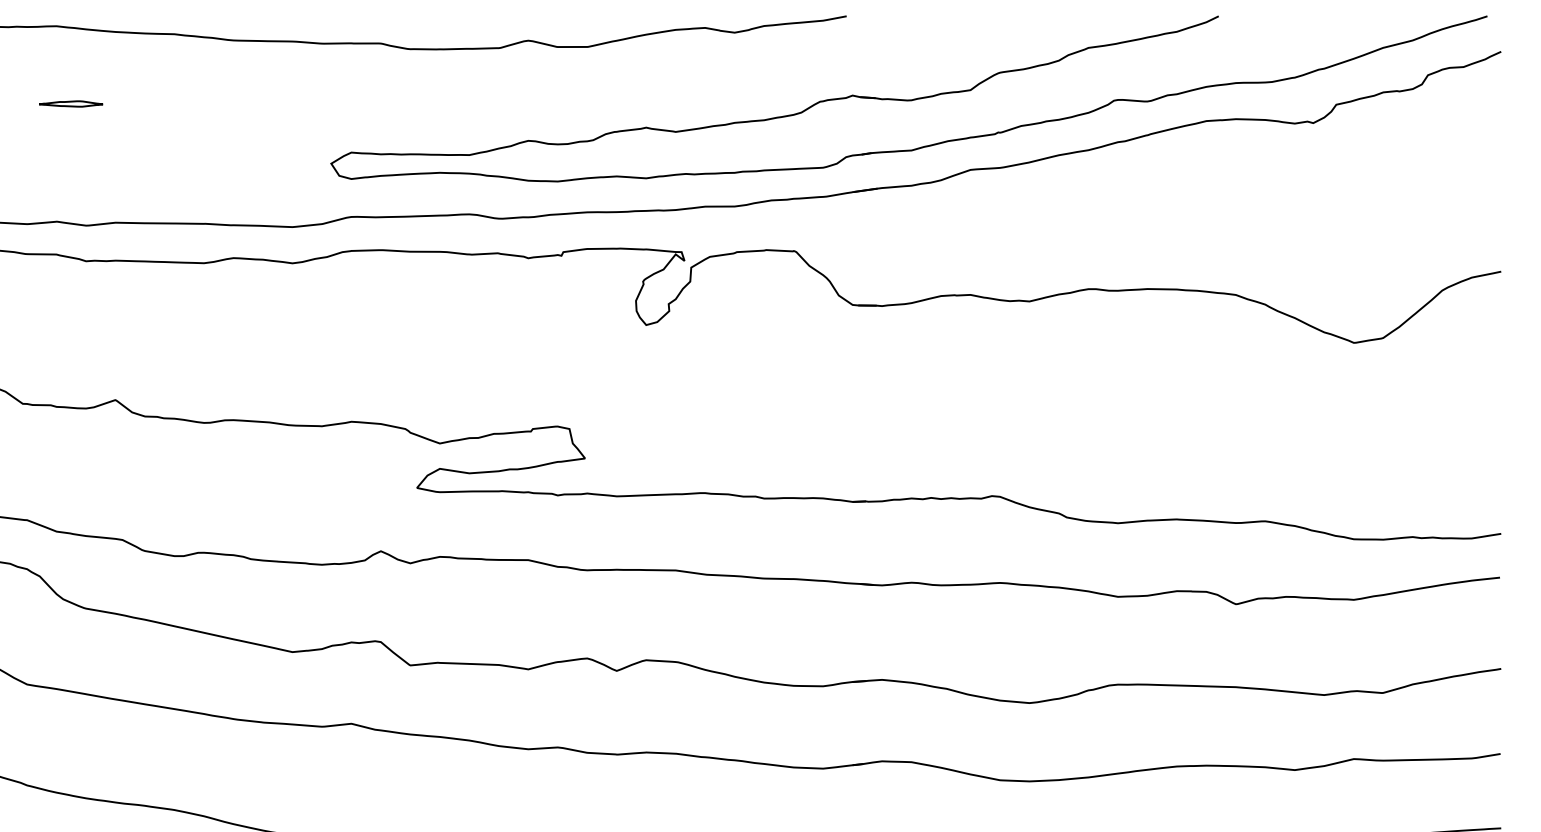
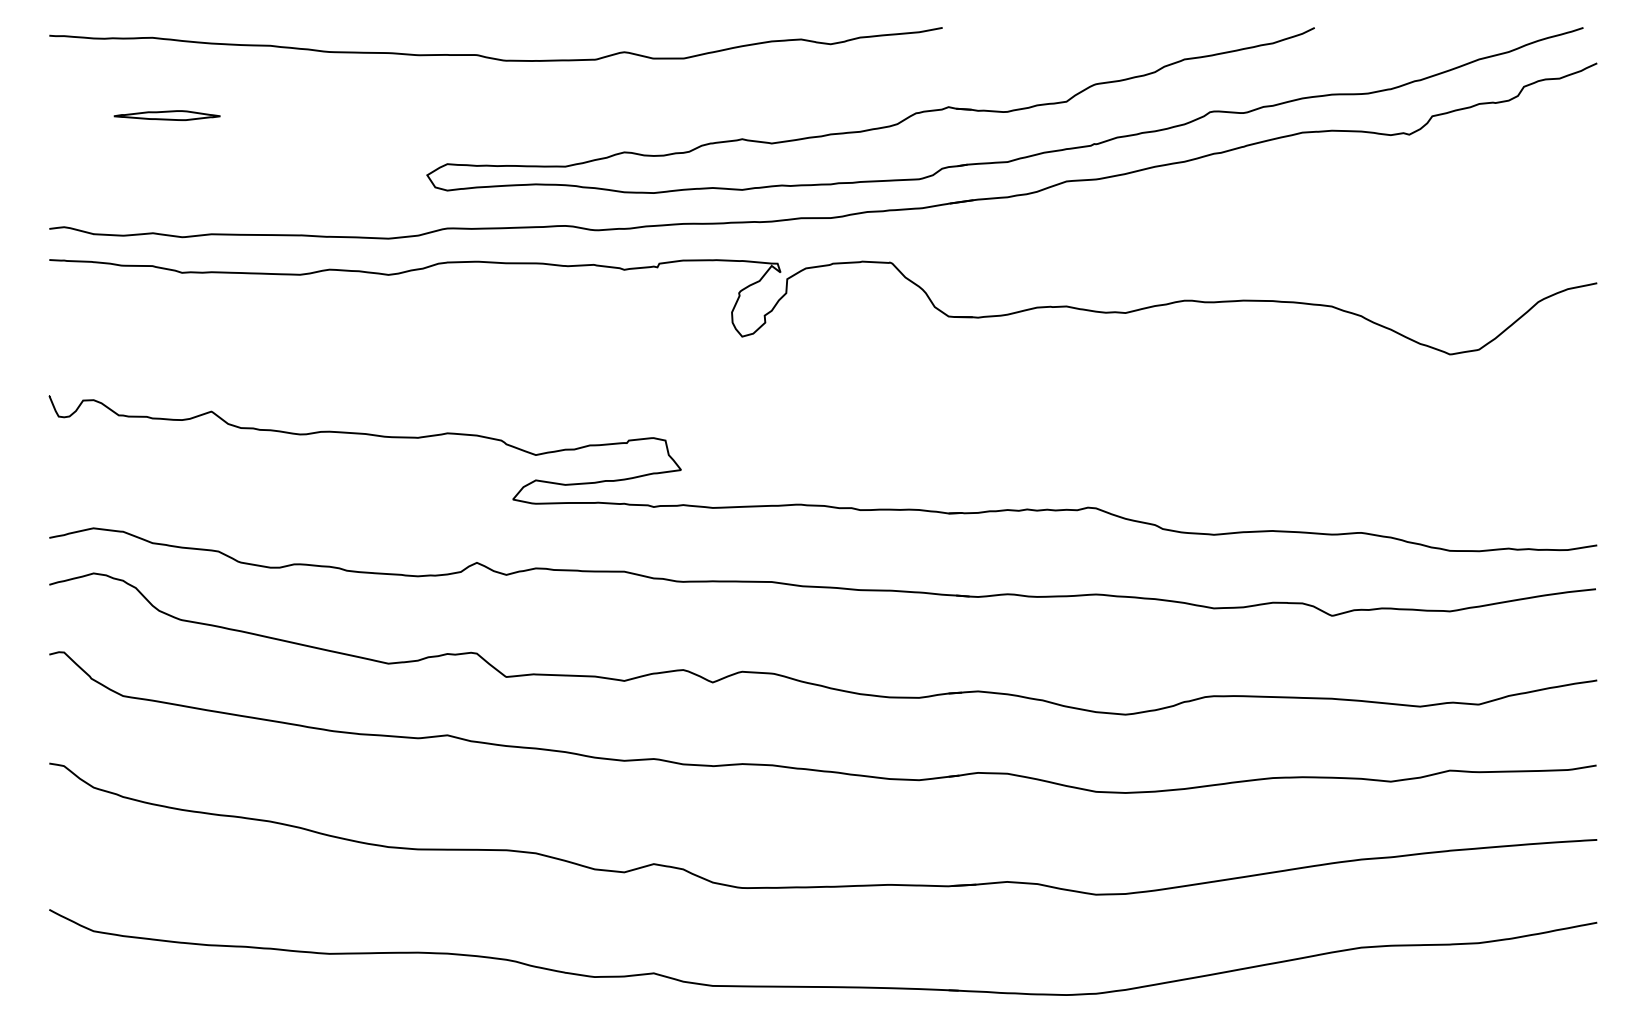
part: (70, 103) -> (166, 115), size x1.67

